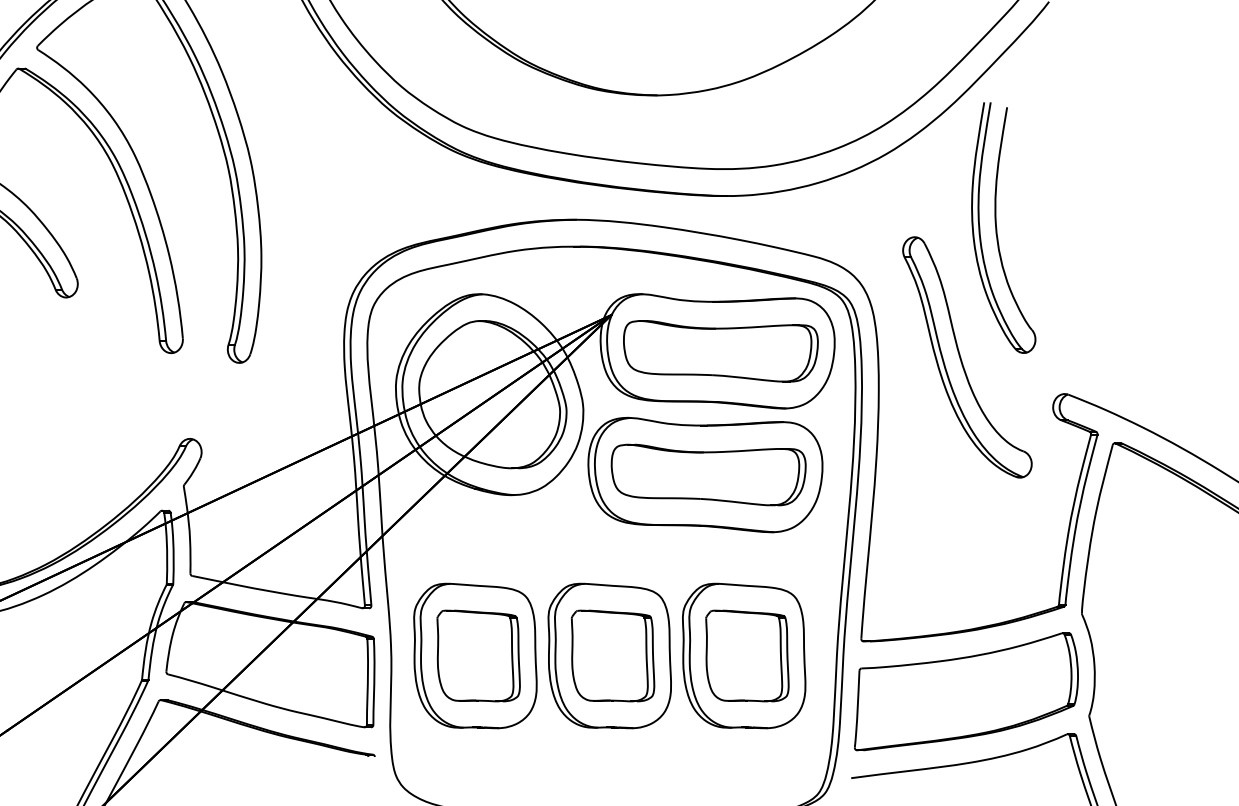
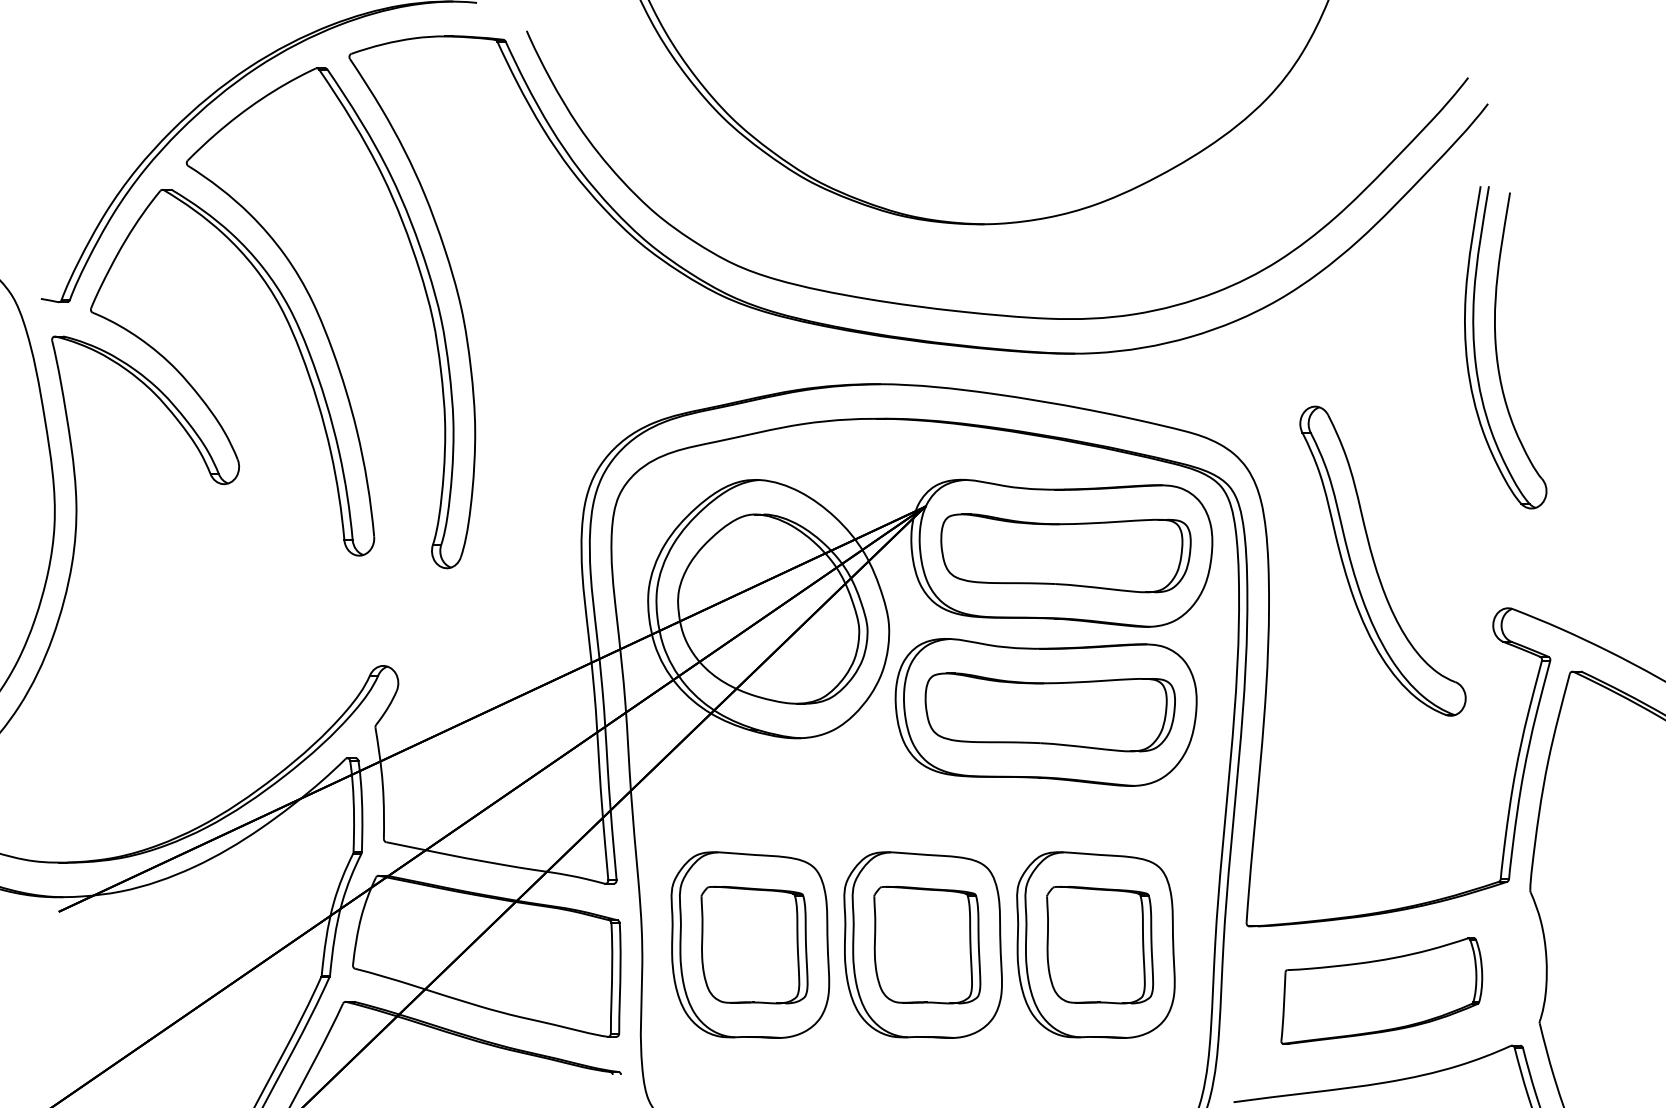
part: (997, 230) -> (1497, 350), moved
part: (966, 691) -> (1381, 990), size x0.7

